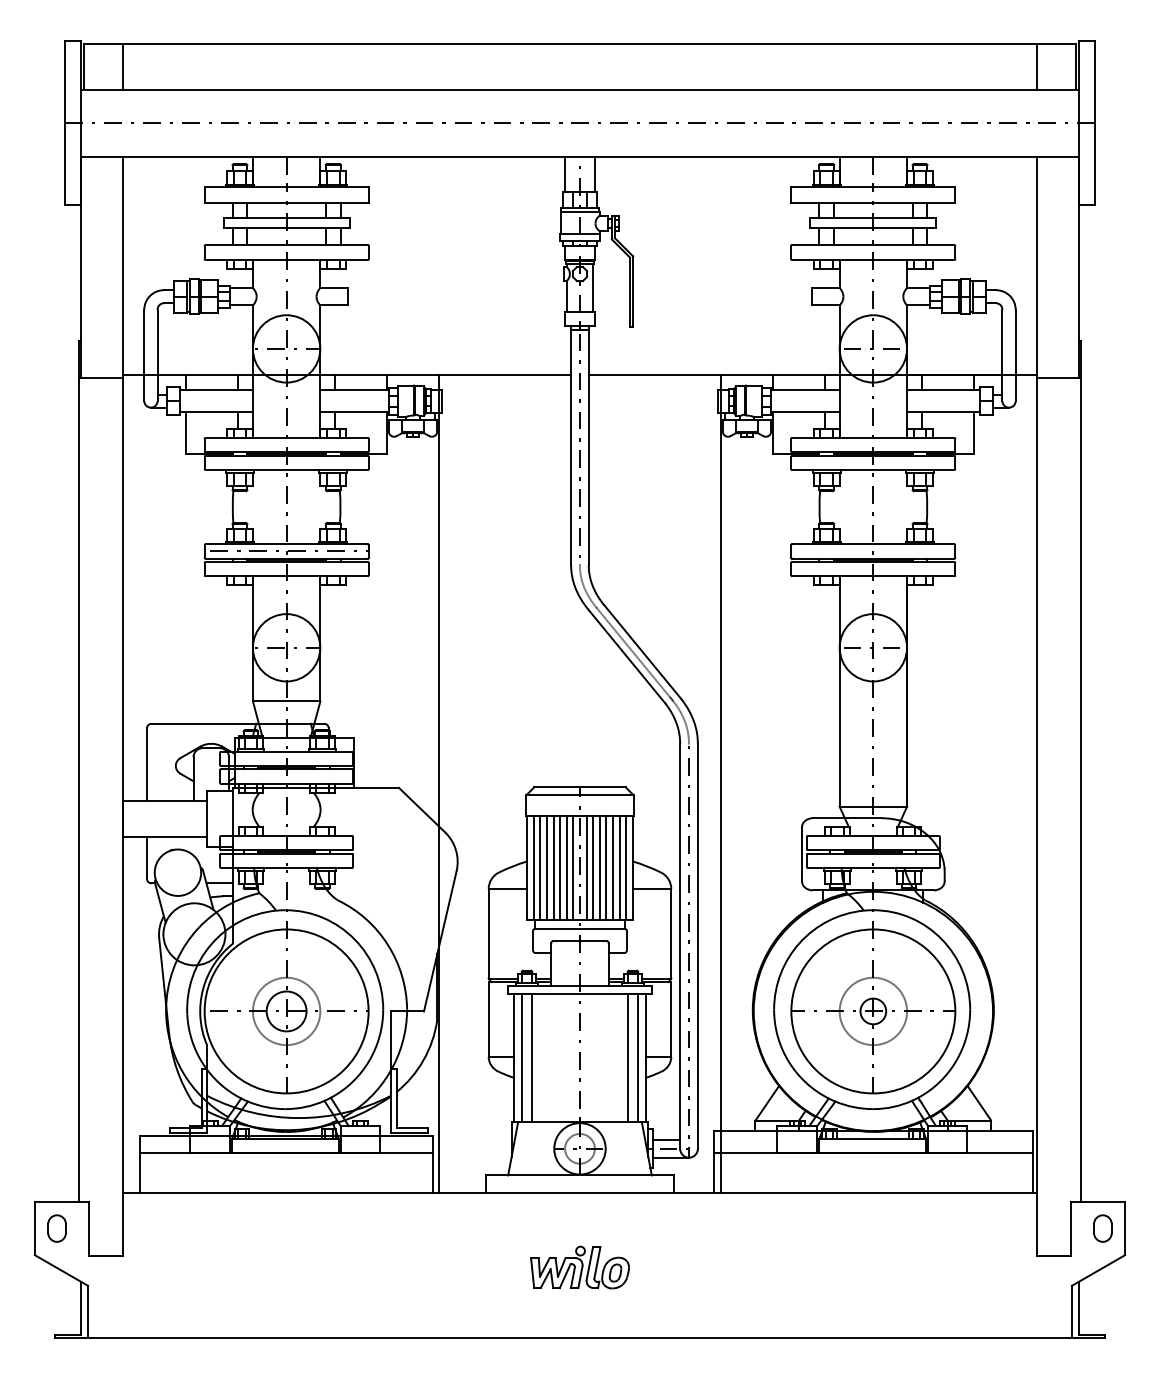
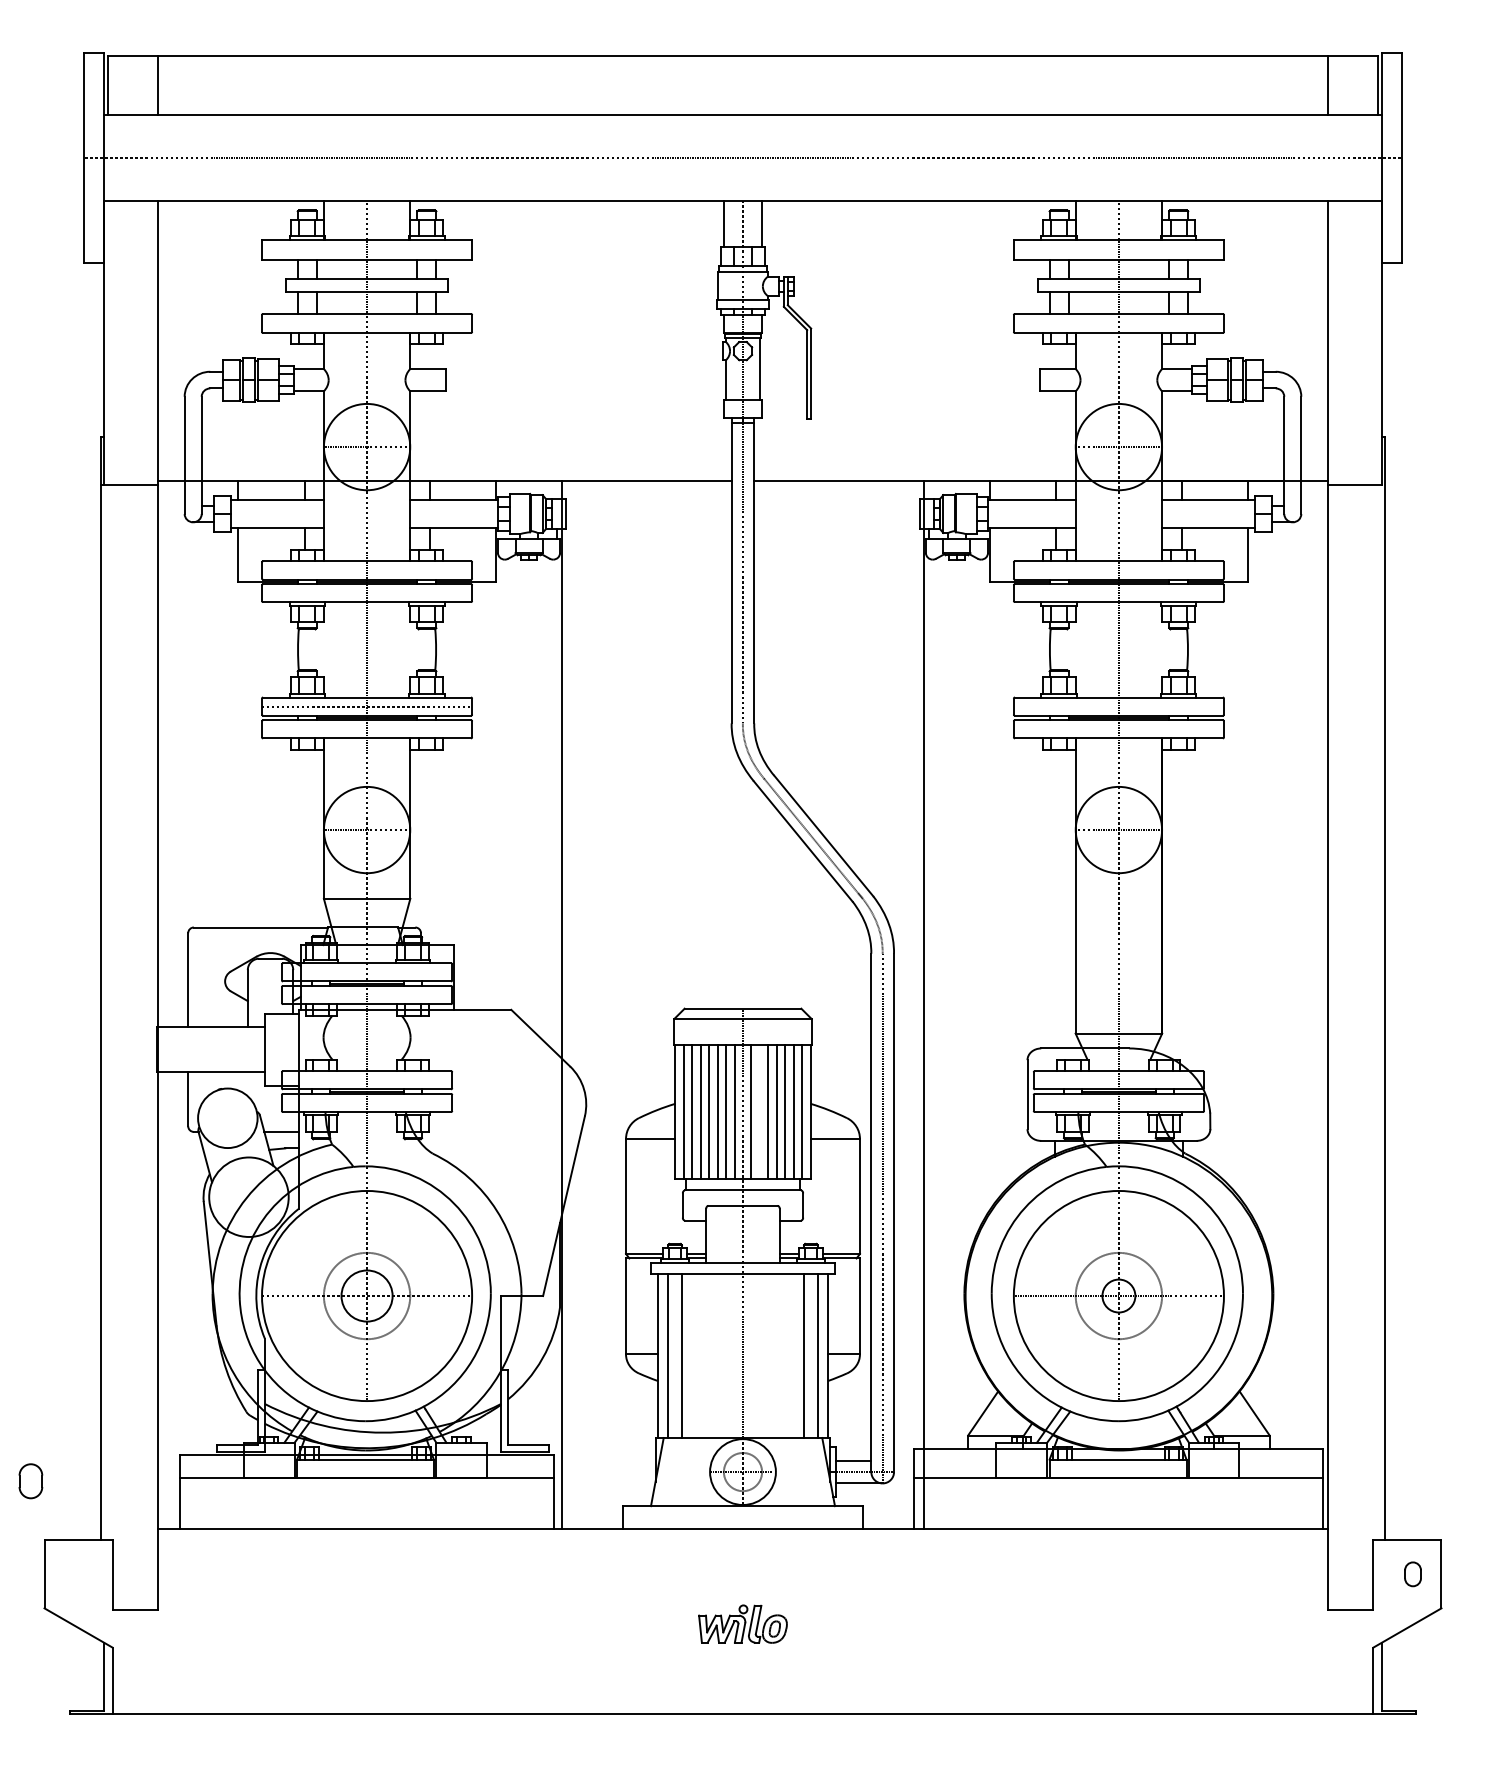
line: (592, 868) -> (759, 1112), removed
part: (56, 1228) -> (30, 1481), moved
part: (1102, 1228) -> (1412, 1574), size x0.7
part: (579, 1266) -> (742, 1623), size x0.7

